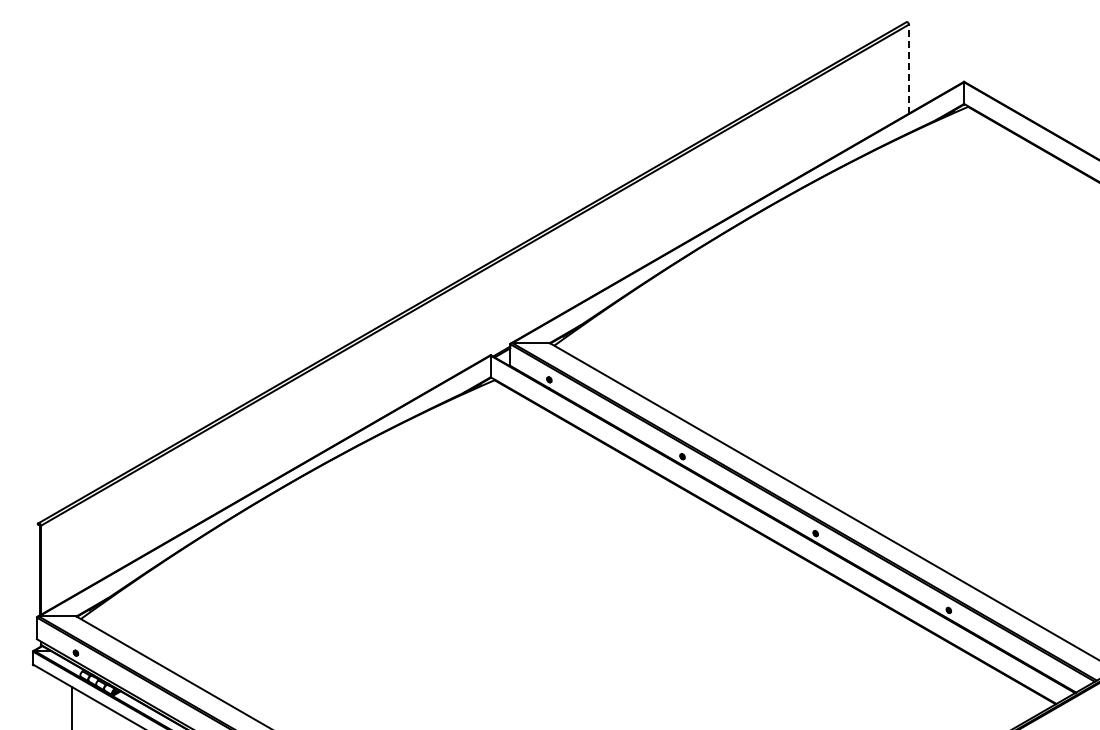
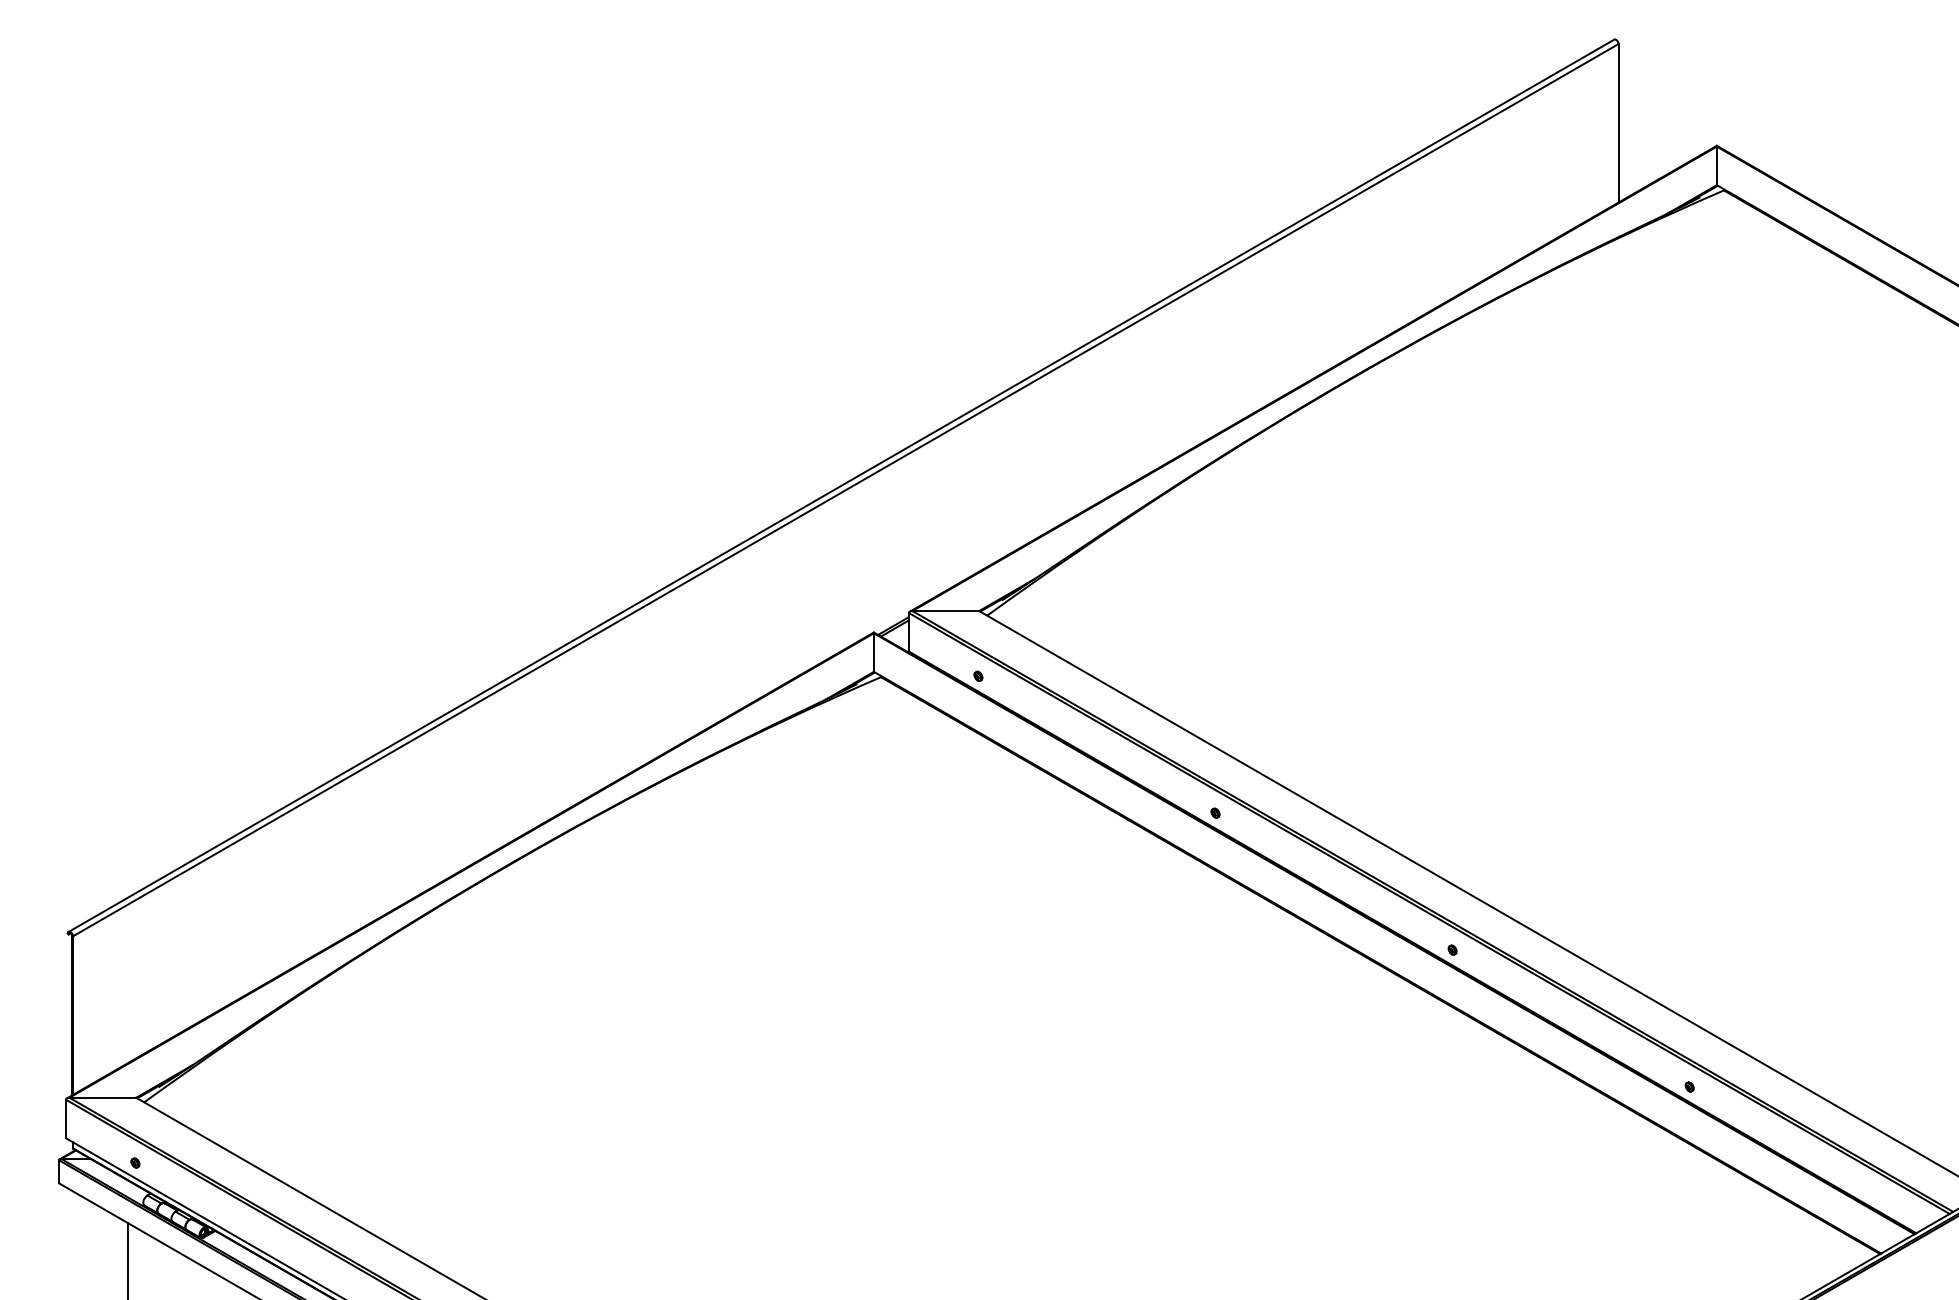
line: (908, 68) -> (1617, 122), dashed -> solid

